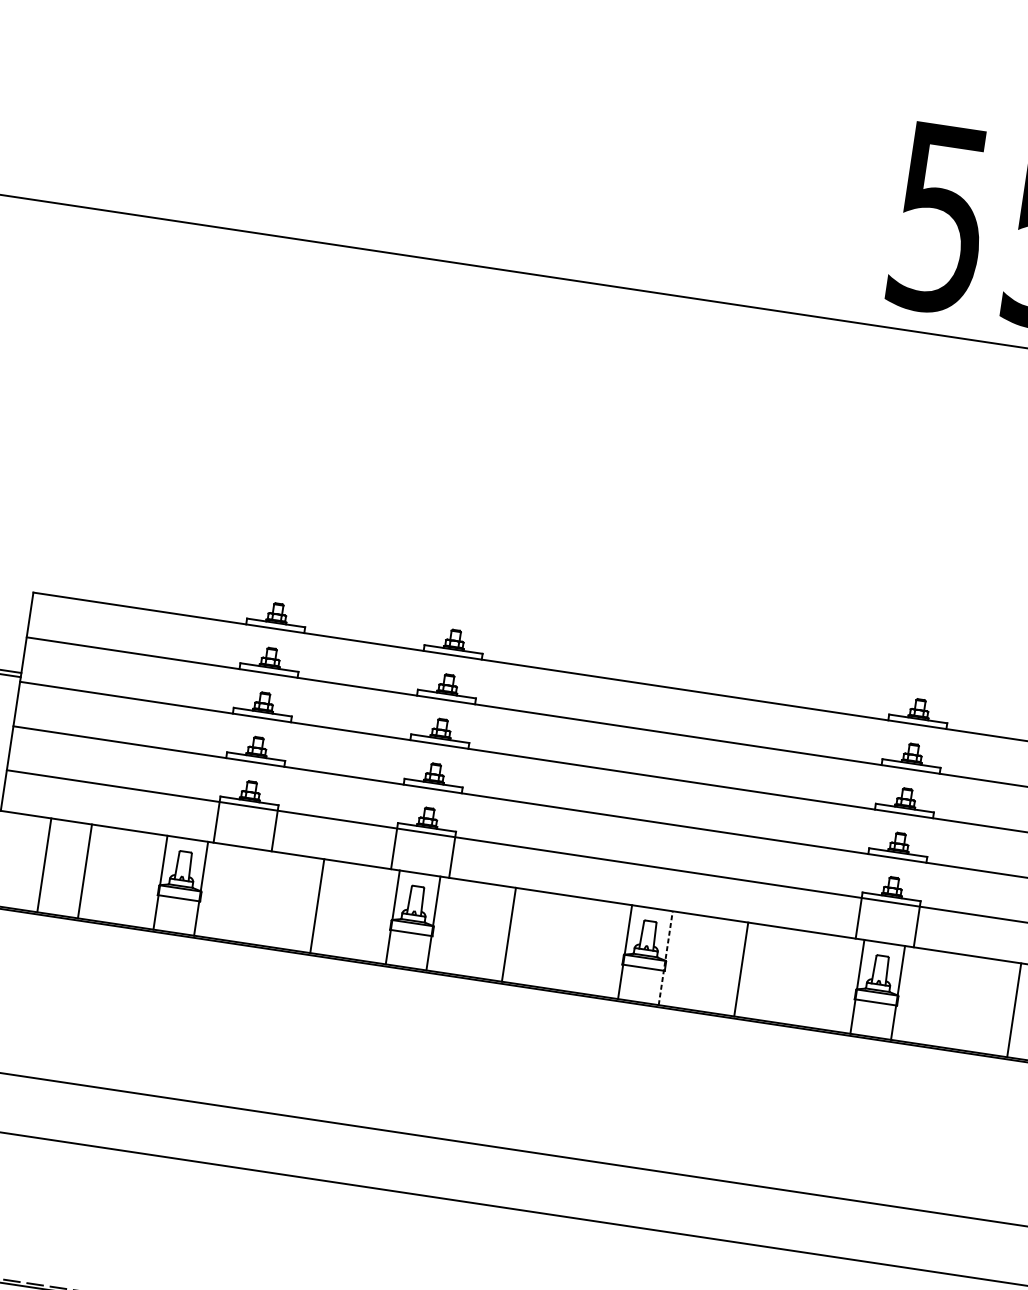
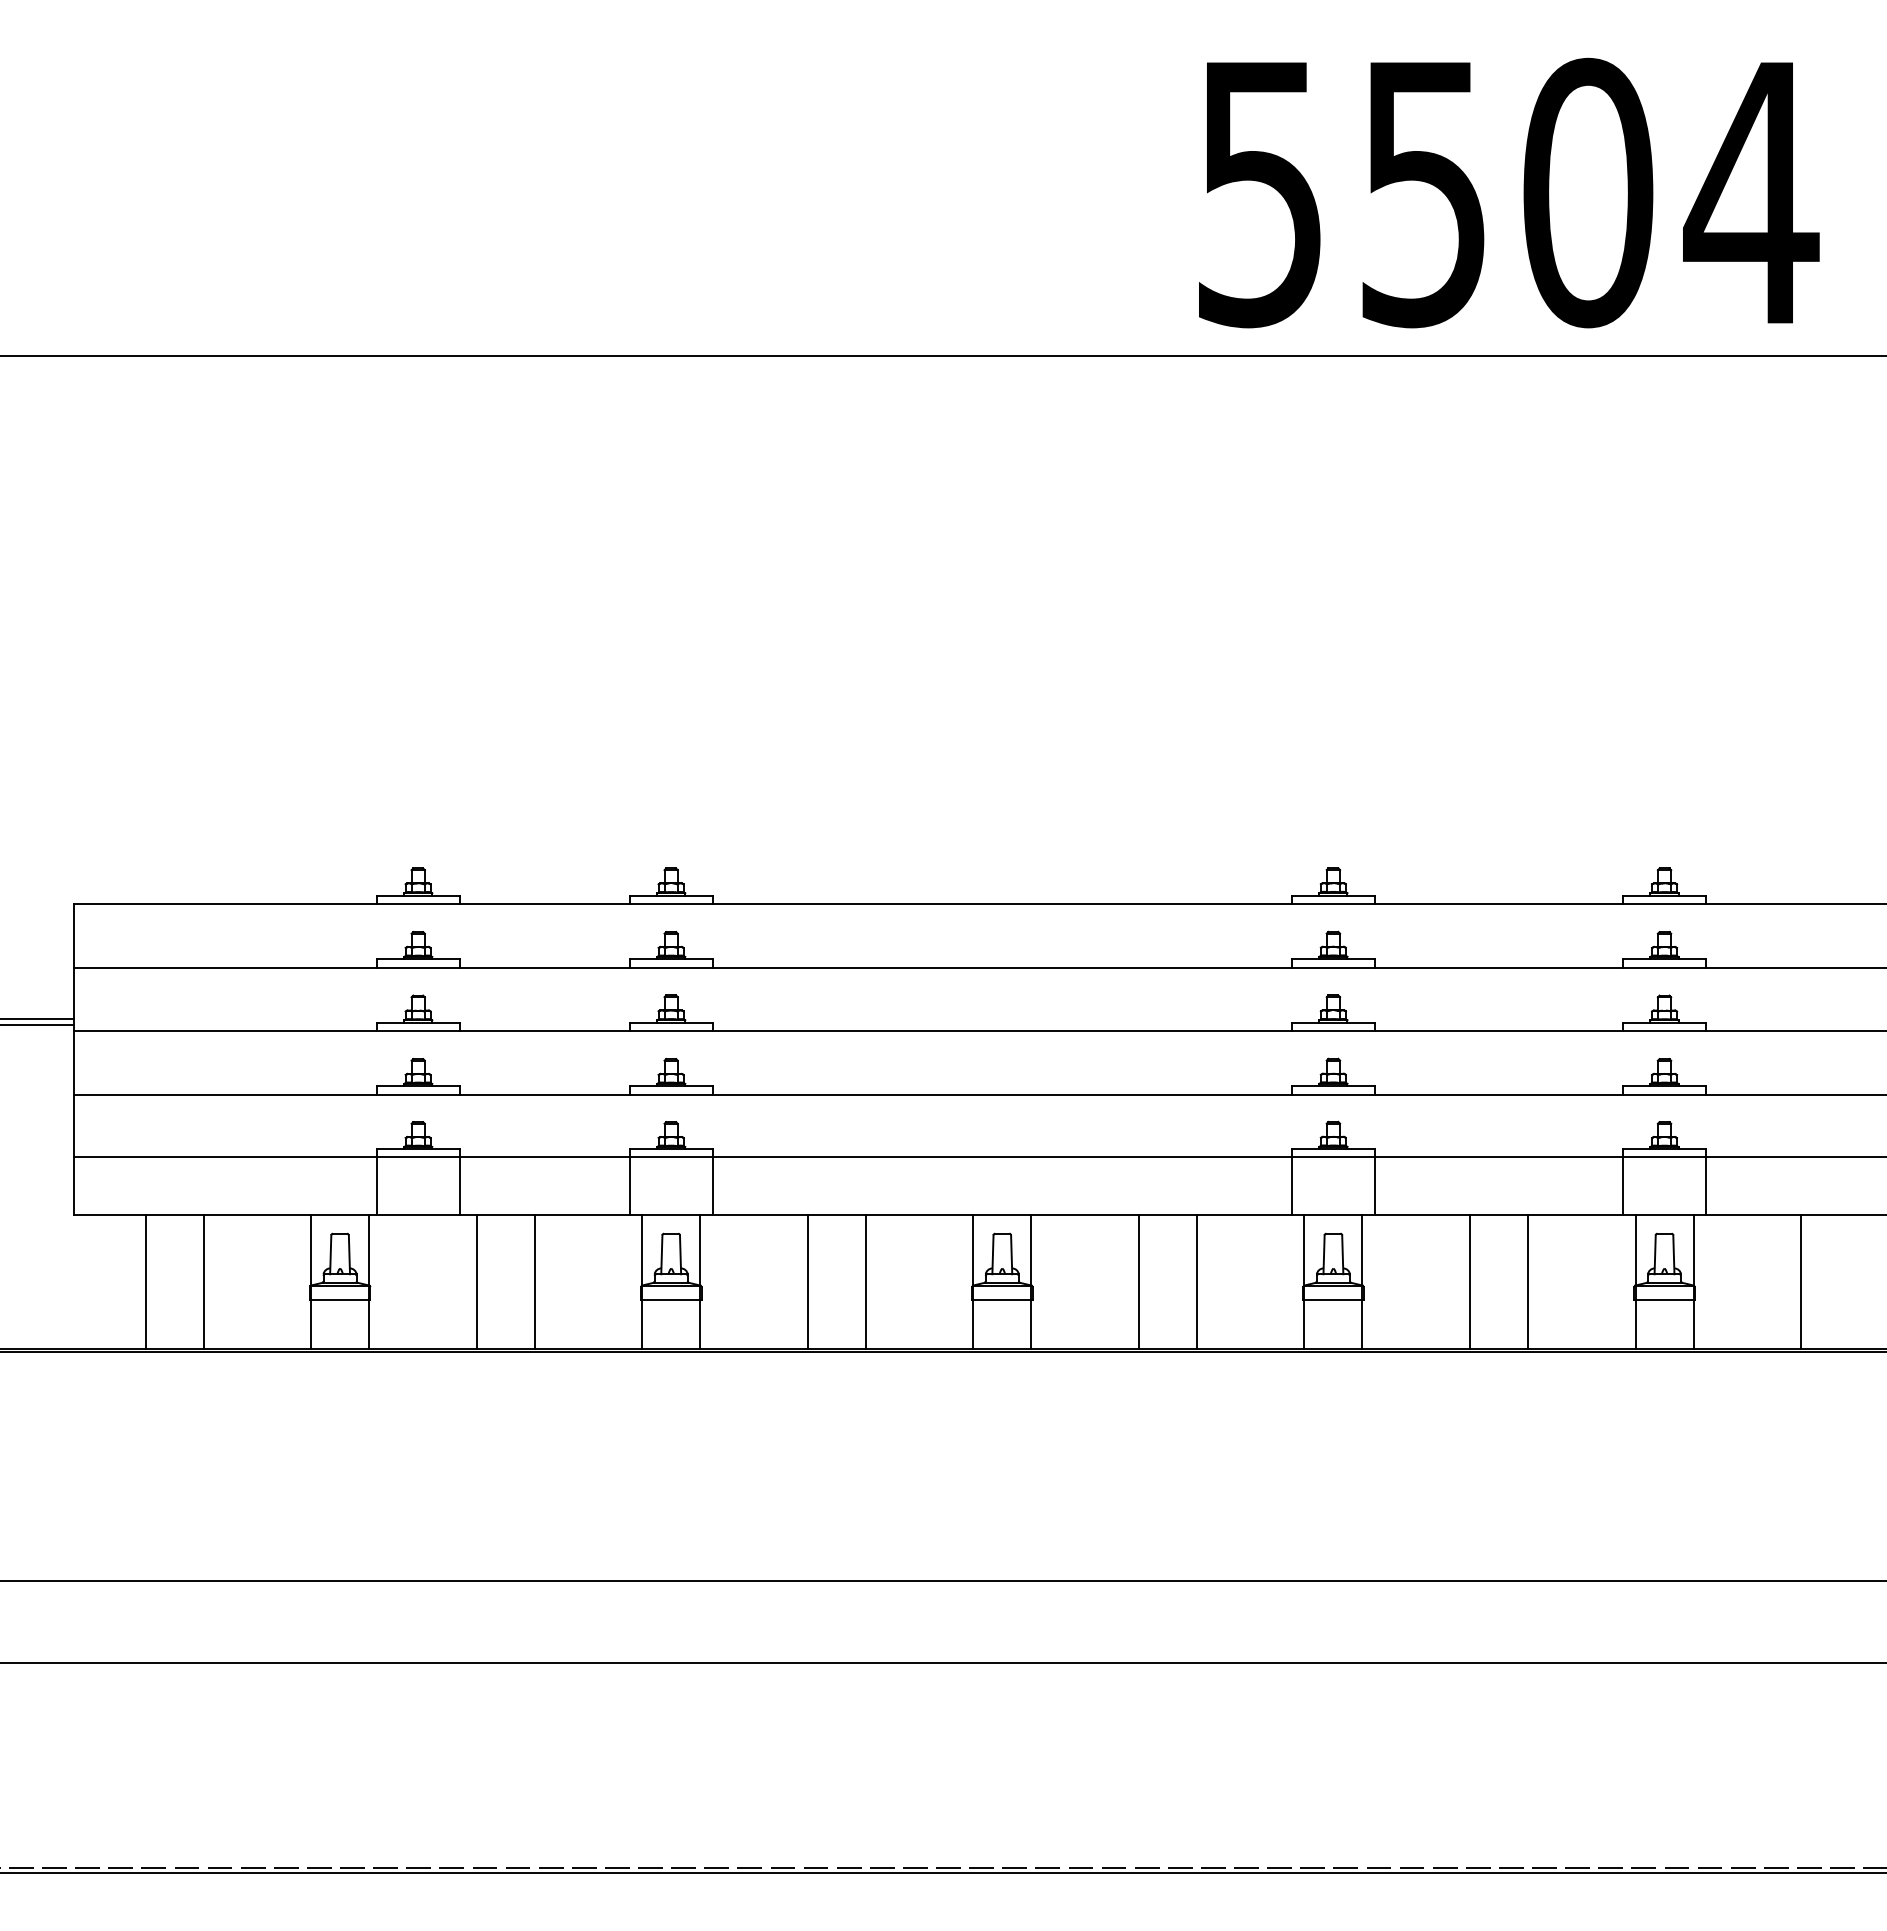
line: (276, 899) -> (476, 1281), added
line: (549, 940) -> (865, 1281), added
line: (665, 958) -> (1031, 1282), dashed -> solid
line: (781, 975) -> (1196, 1281), added
line: (973, 1003) -> (1470, 1281), added

